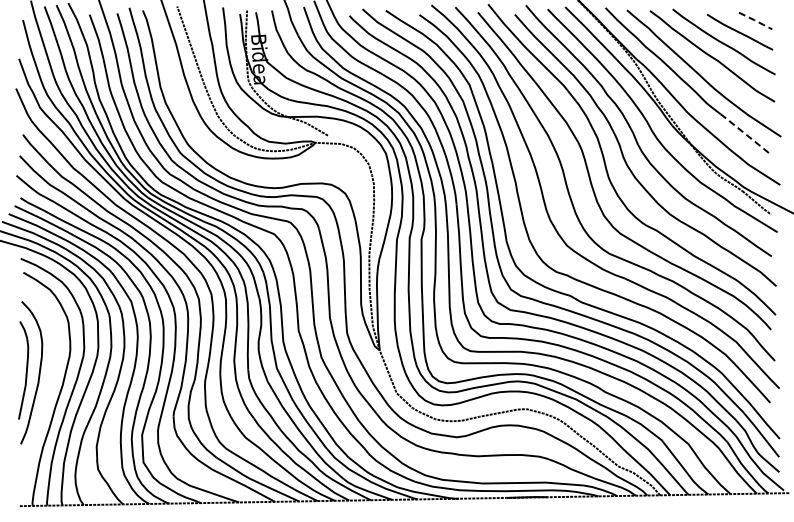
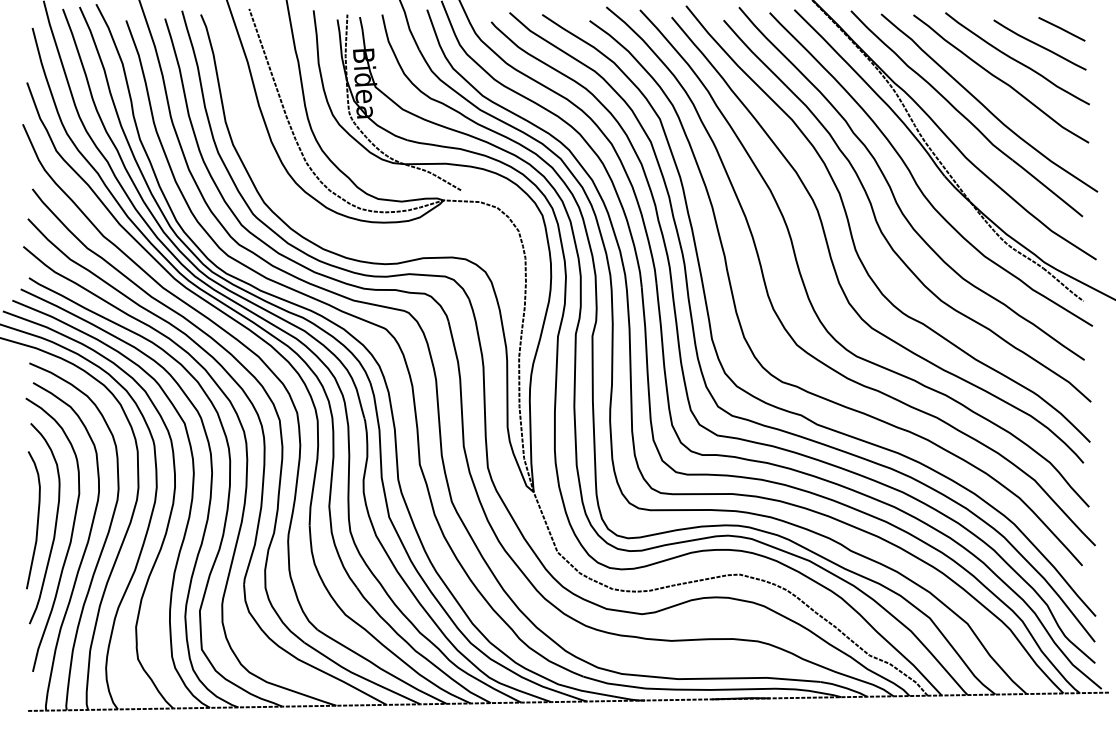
line: (756, 21) -> (1063, 30), dashed -> solid
line: (745, 134) -> (1047, 188), dashed -> solid
curve: (49, 382) -> (69, 537), added

